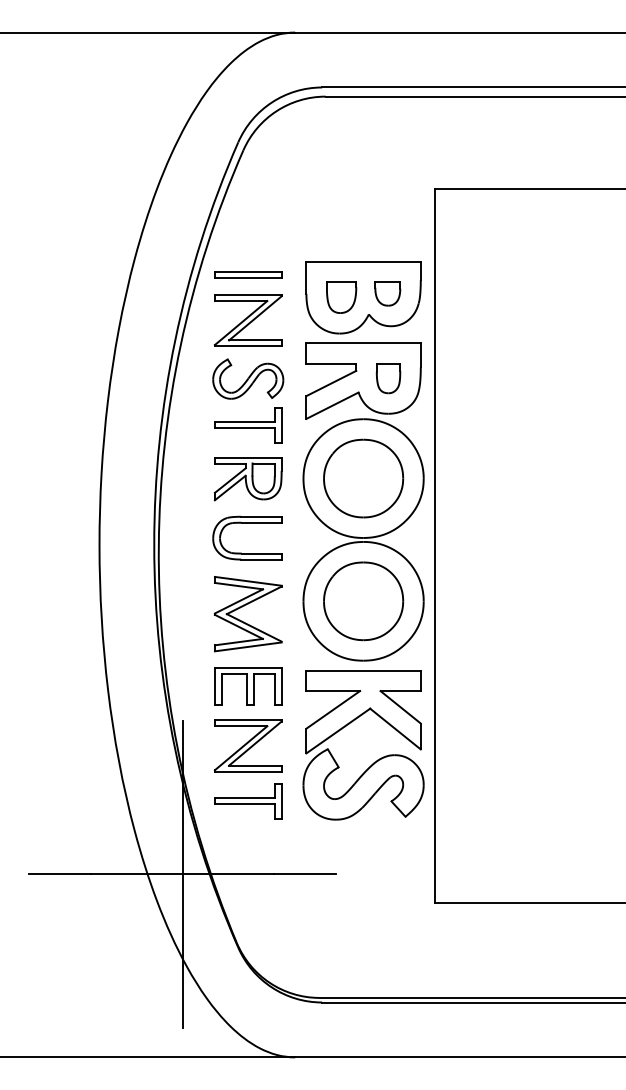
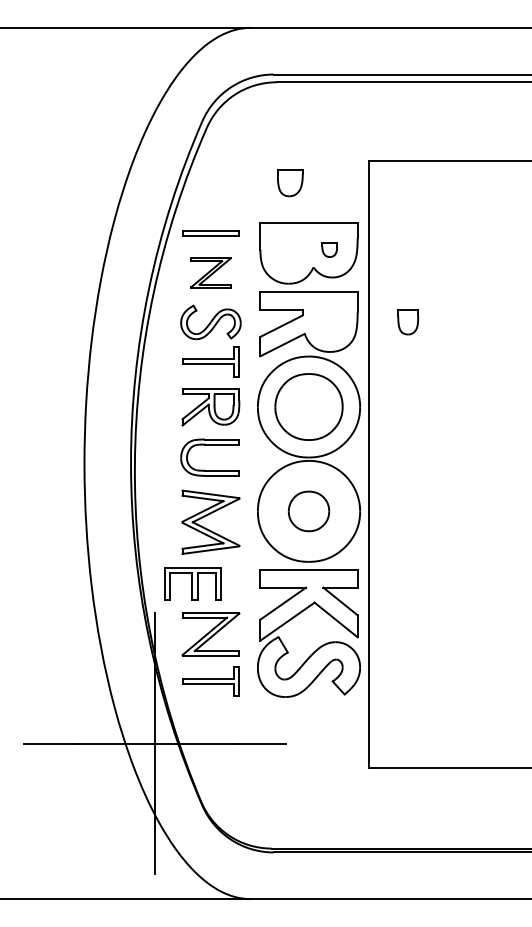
part: (387, 293) -> (329, 249), size x0.7
part: (341, 297) -> (290, 183), moved
part: (247, 320) -> (210, 272), size x0.7
part: (388, 379) -> (408, 322), moved
part: (362, 601) -> (308, 511), size x0.6
part: (247, 686) -> (192, 583), moved

